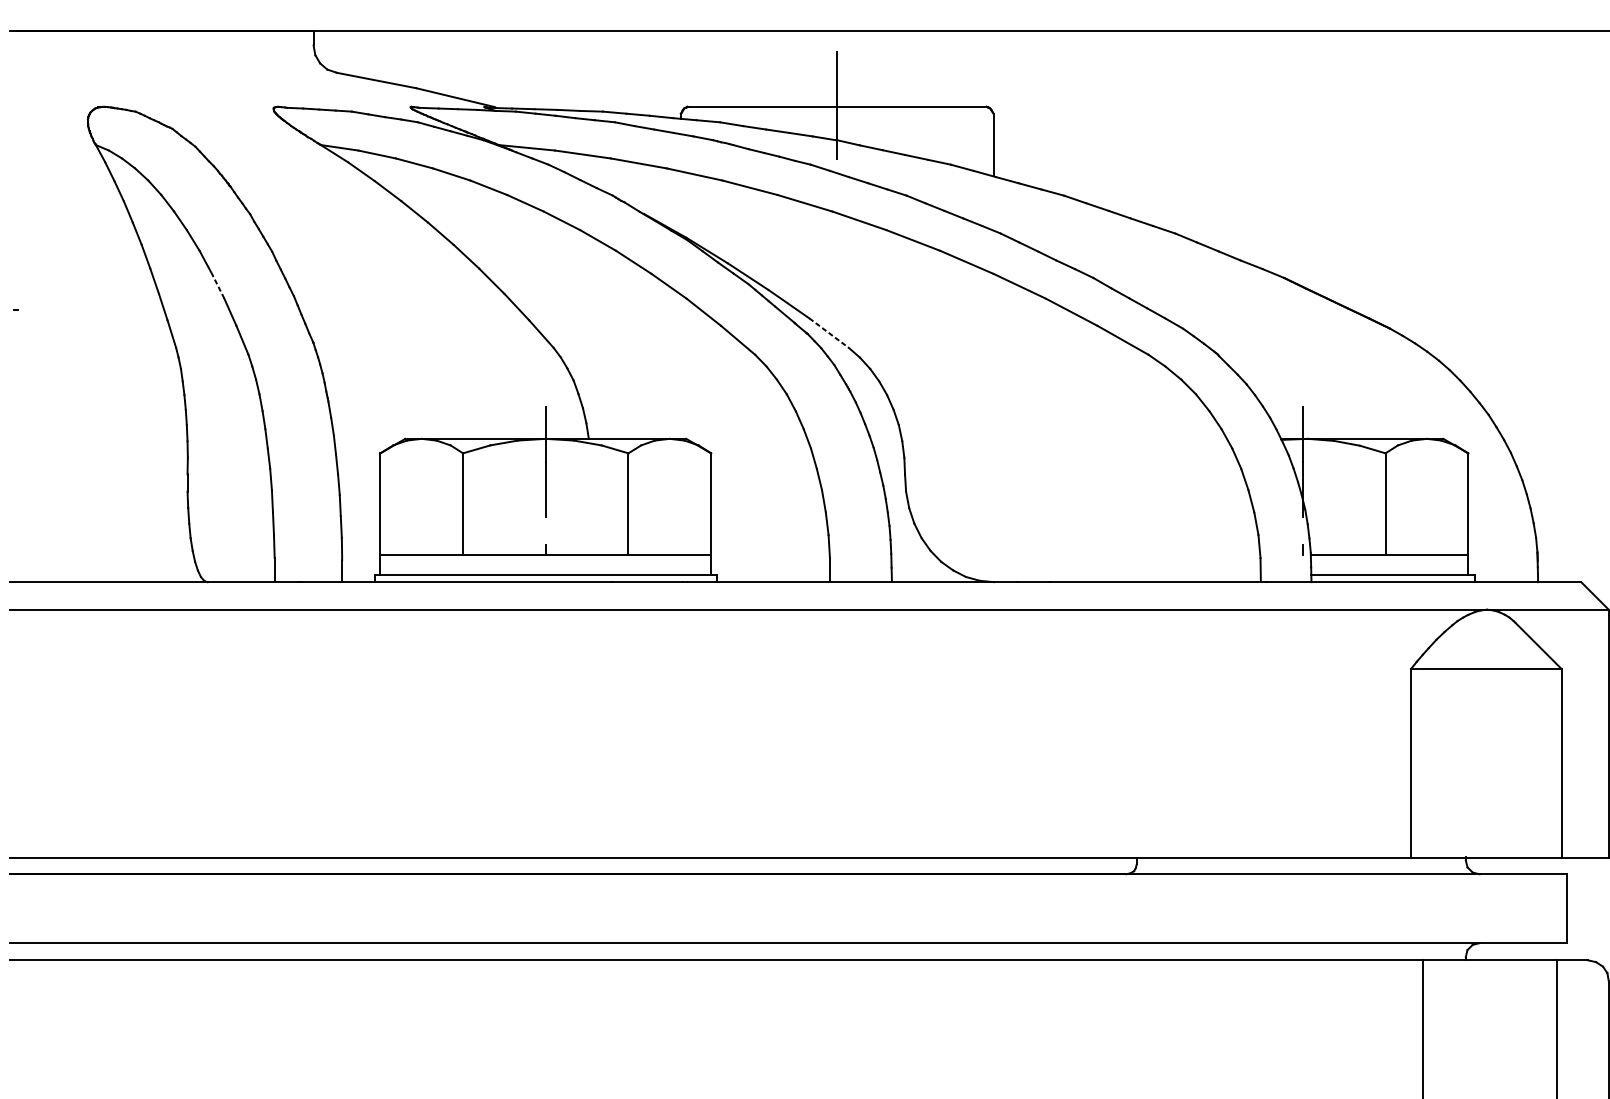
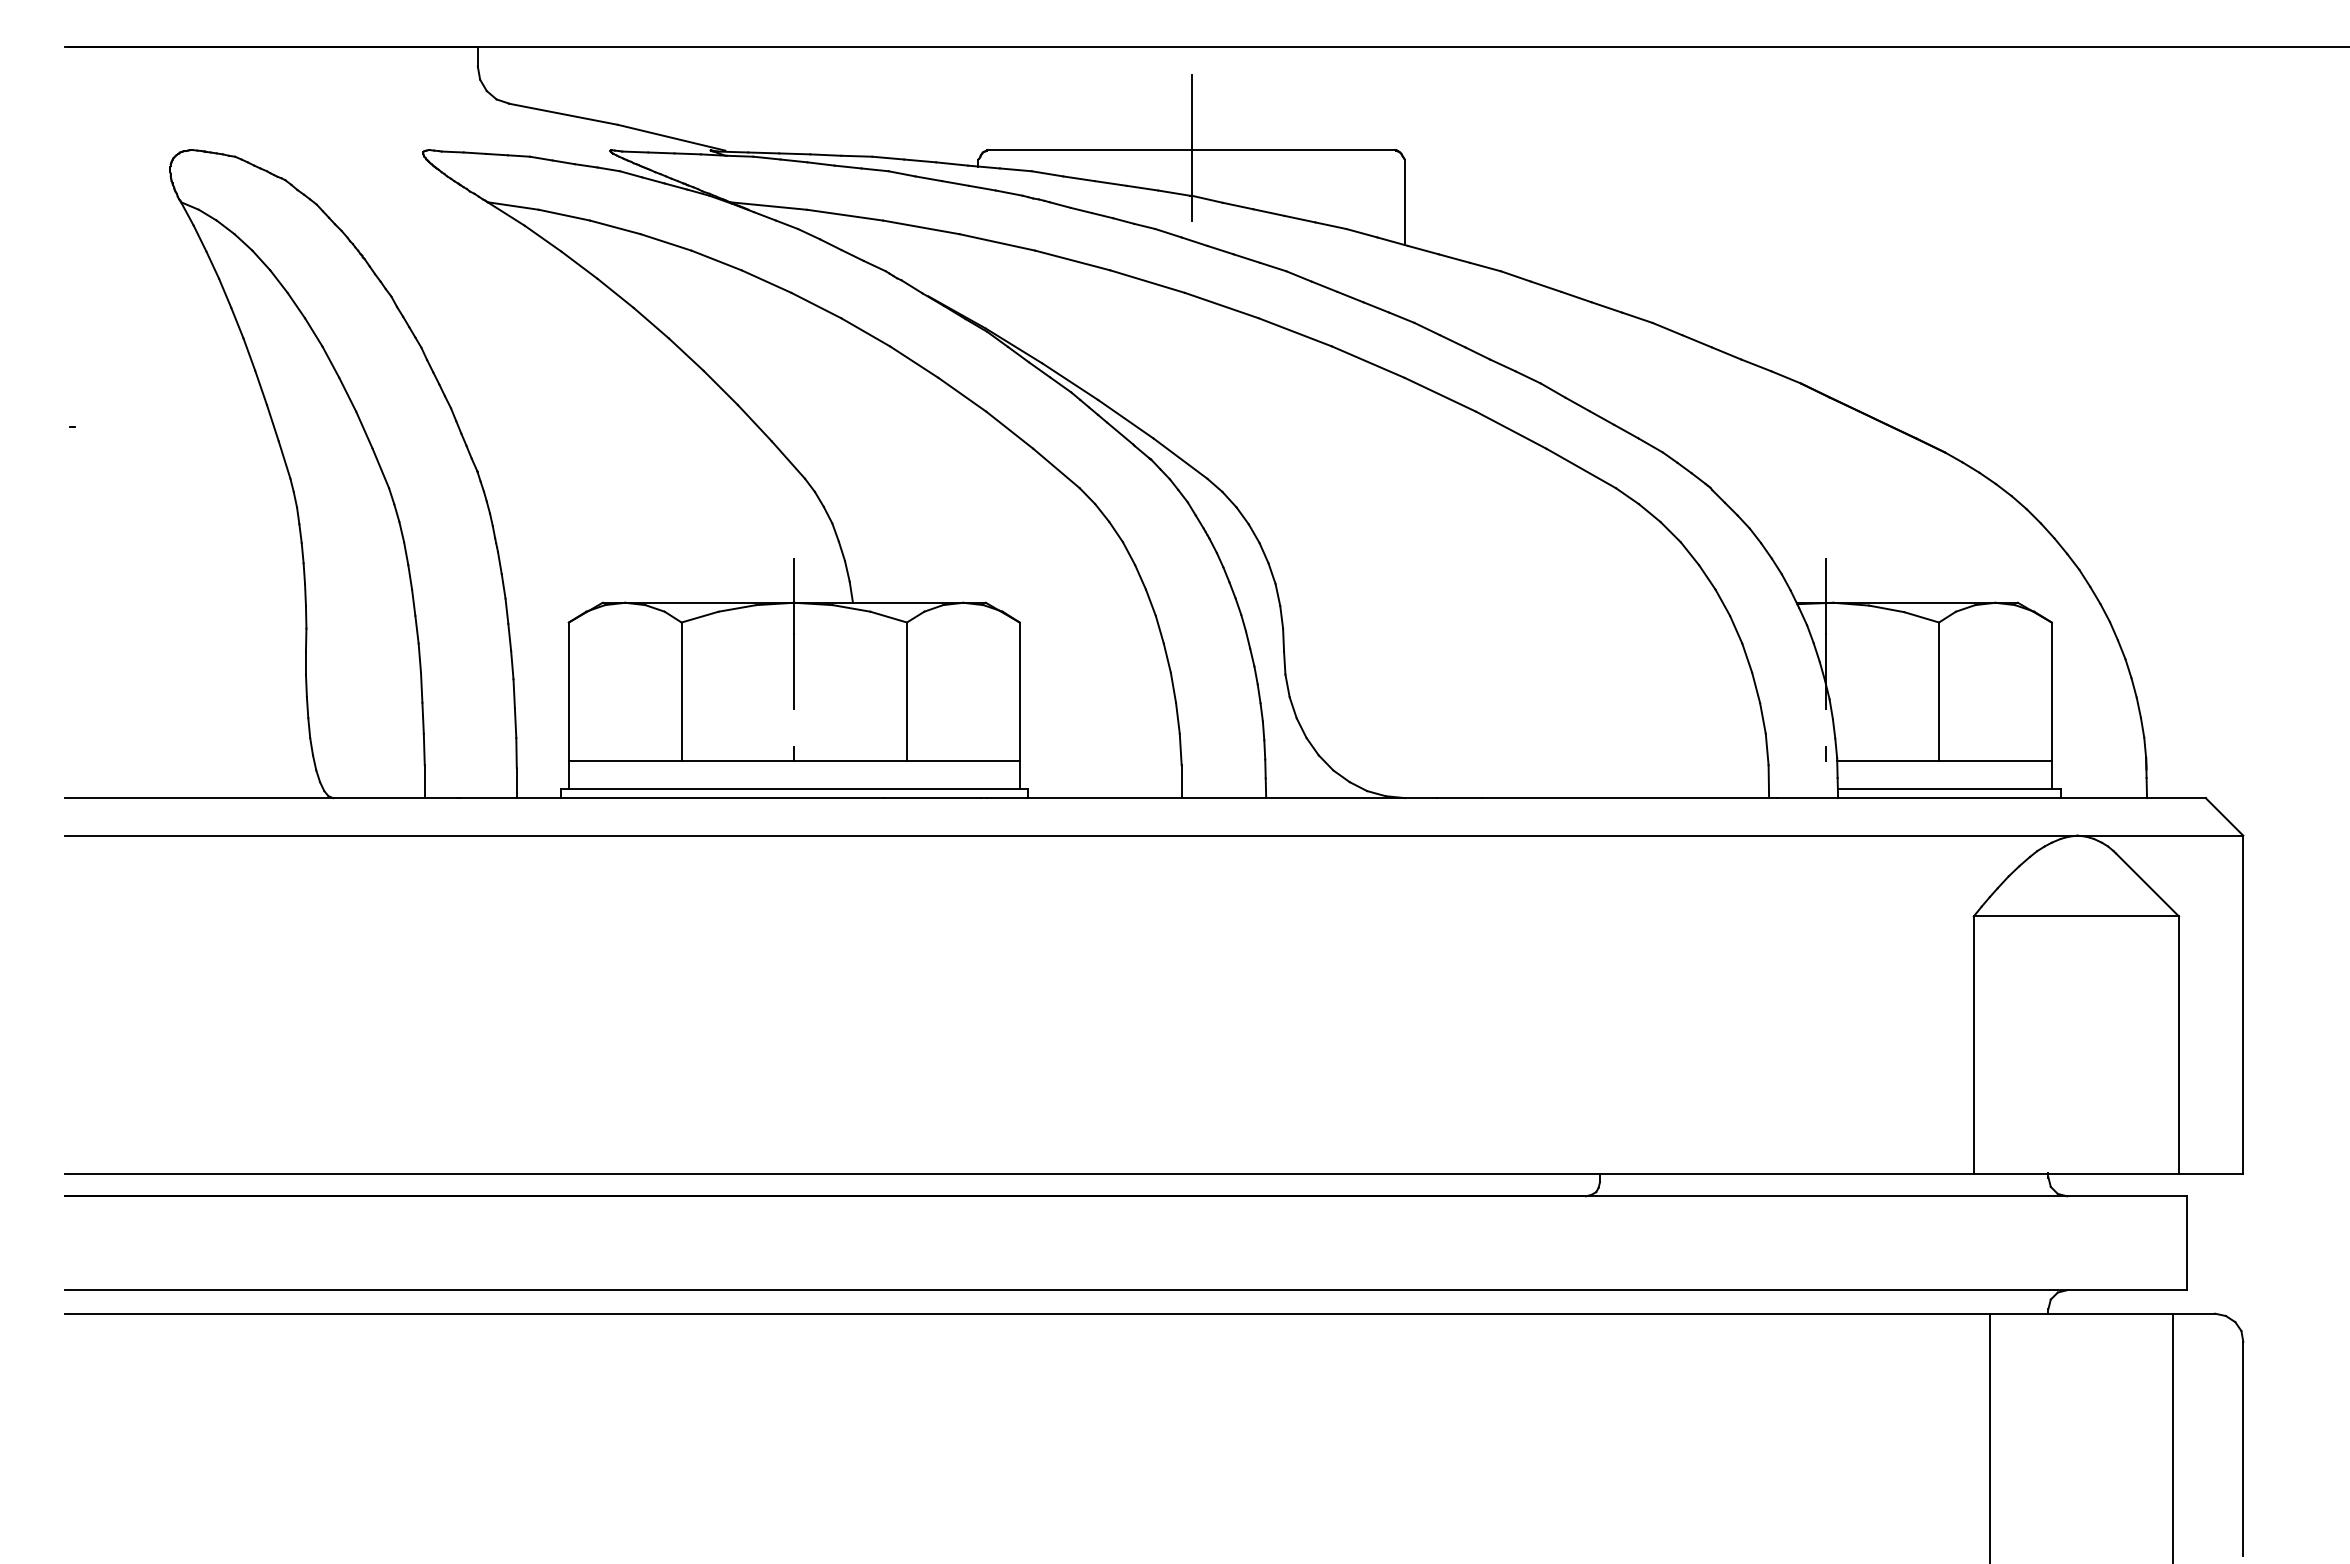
line: (218, 286) -> (347, 394), dashed -> solid
line: (829, 333) -> (1180, 458), dashed -> solid

